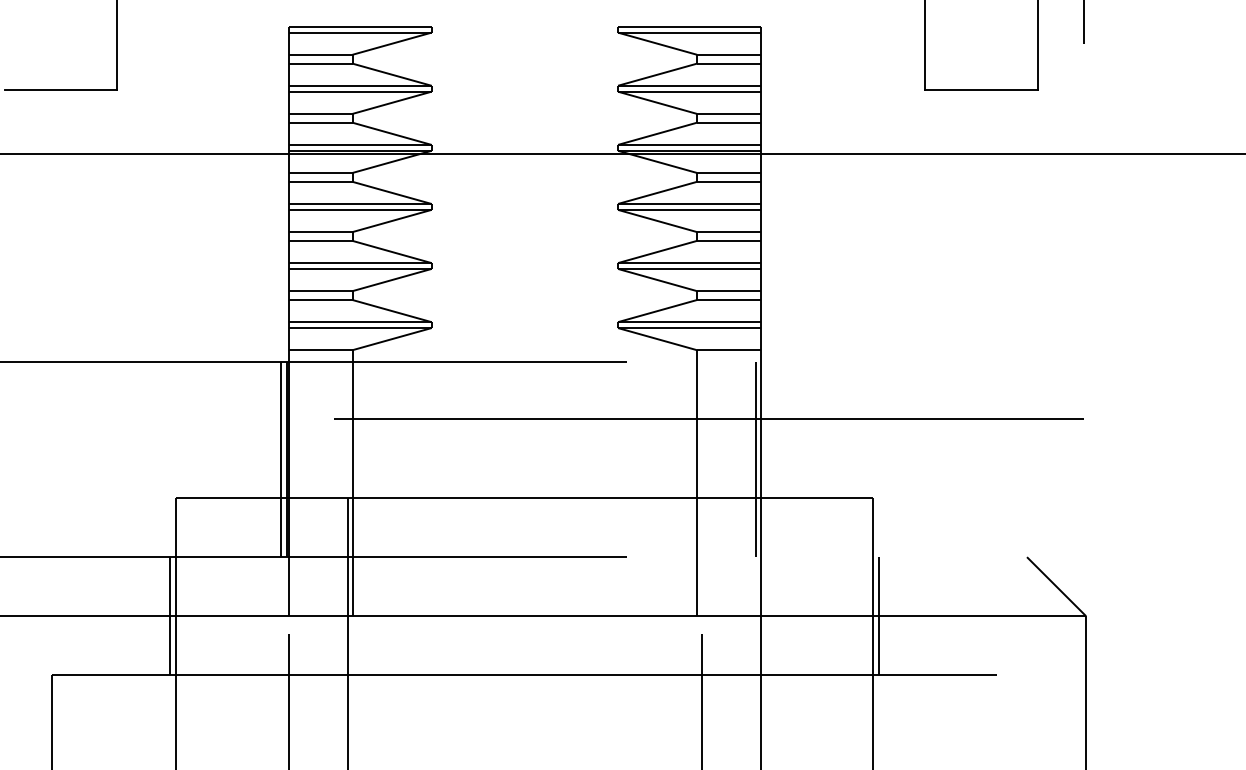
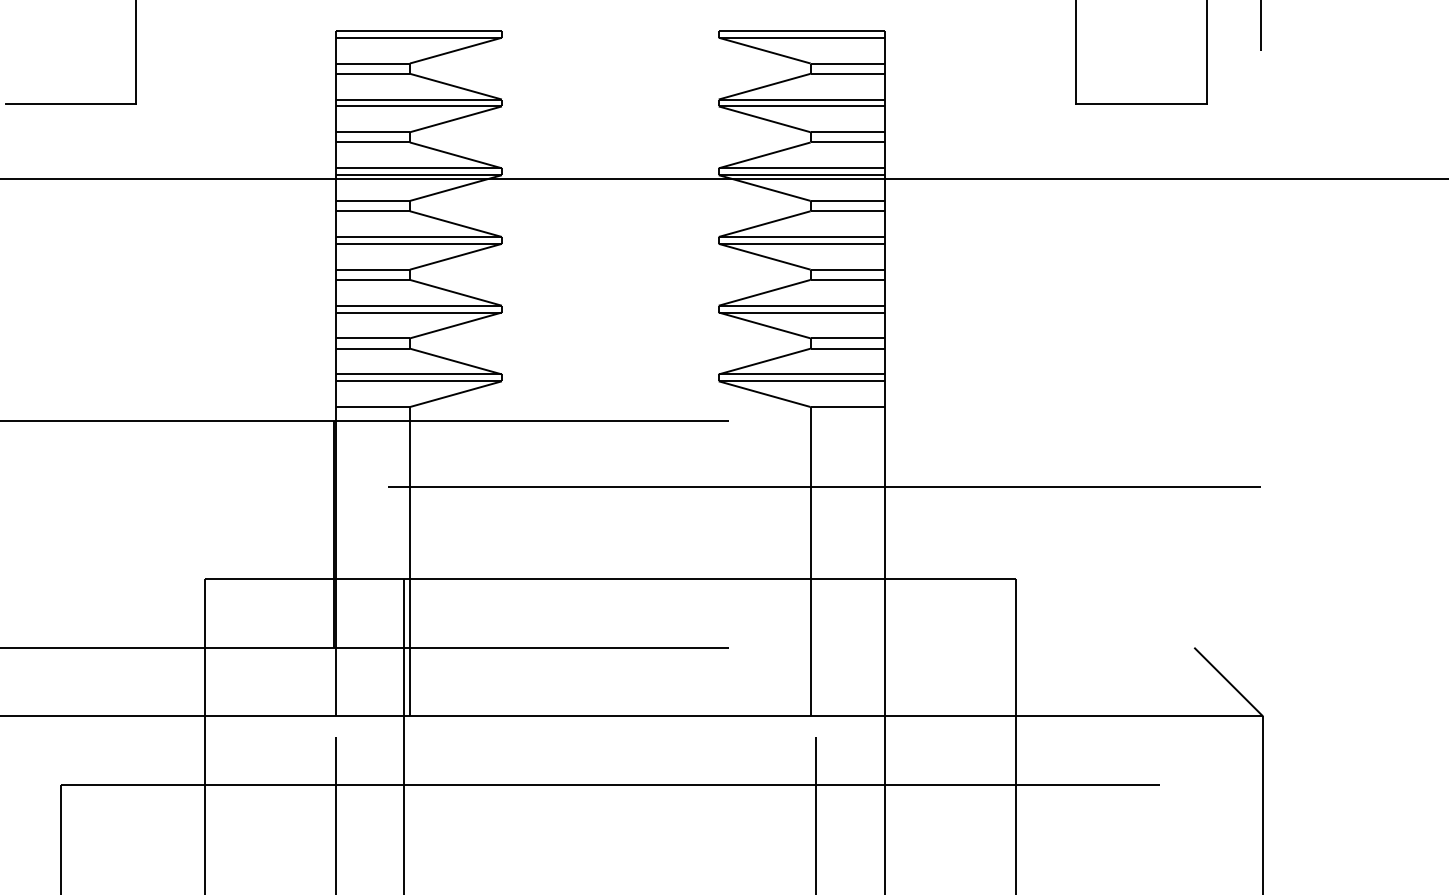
line: (281, 459) -> (327, 534), removed
line: (755, 459) -> (878, 534), removed
line: (170, 616) -> (198, 716), removed
line: (879, 616) -> (1022, 716), removed

